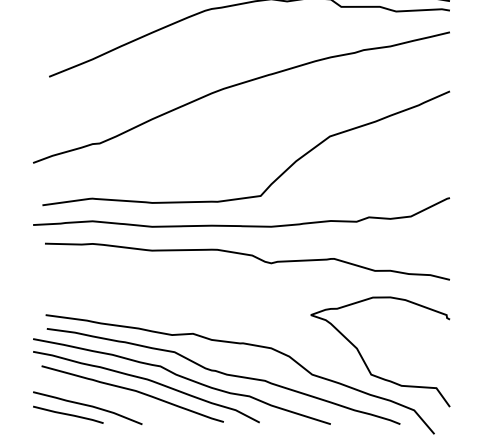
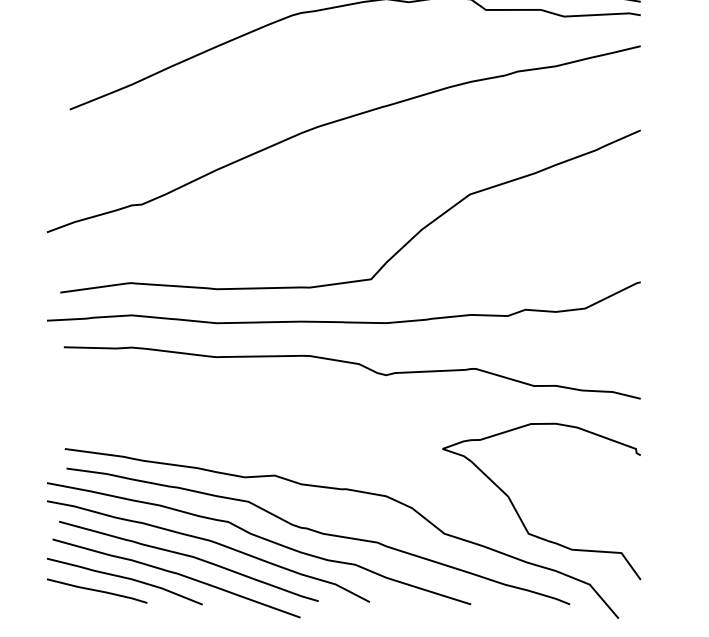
curve: (124, 403) -> (177, 574), added

